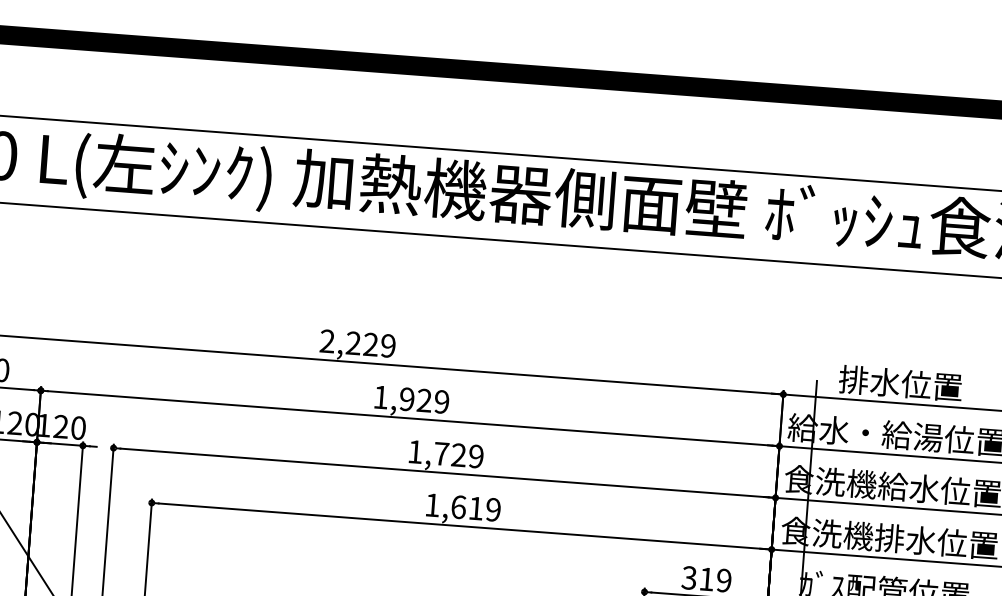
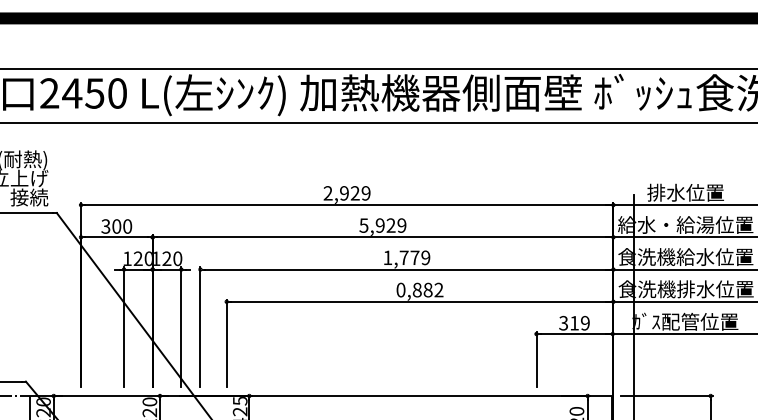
text: (353, 343) -> (344, 193), 2,229 -> 2,929
text: (380, 397) -> (363, 225), 1,929 -> 5,929
text: (458, 454) -> (414, 257), 1,729 -> 1,779
text: (462, 506) -> (419, 289), 1,619 -> 0,882

